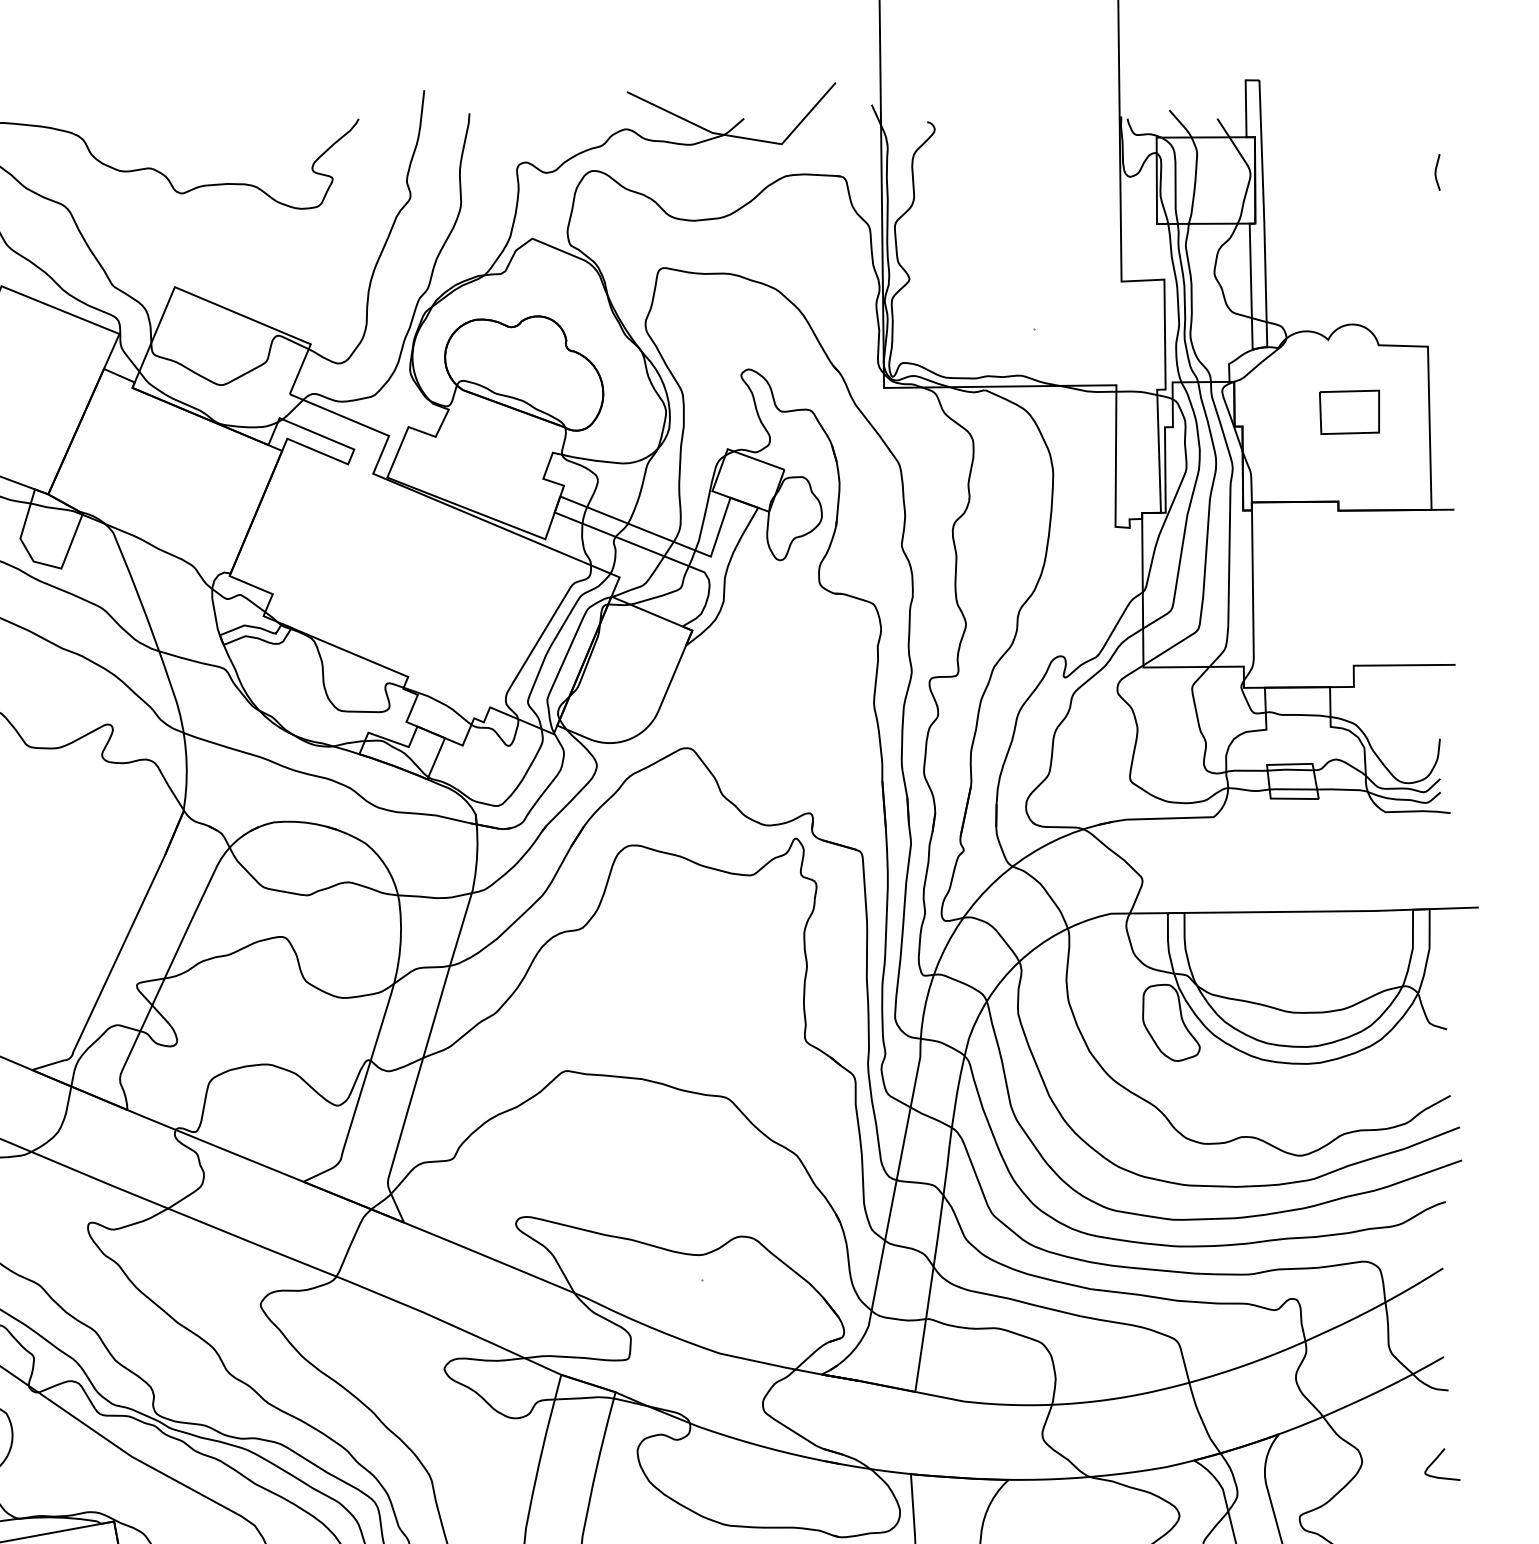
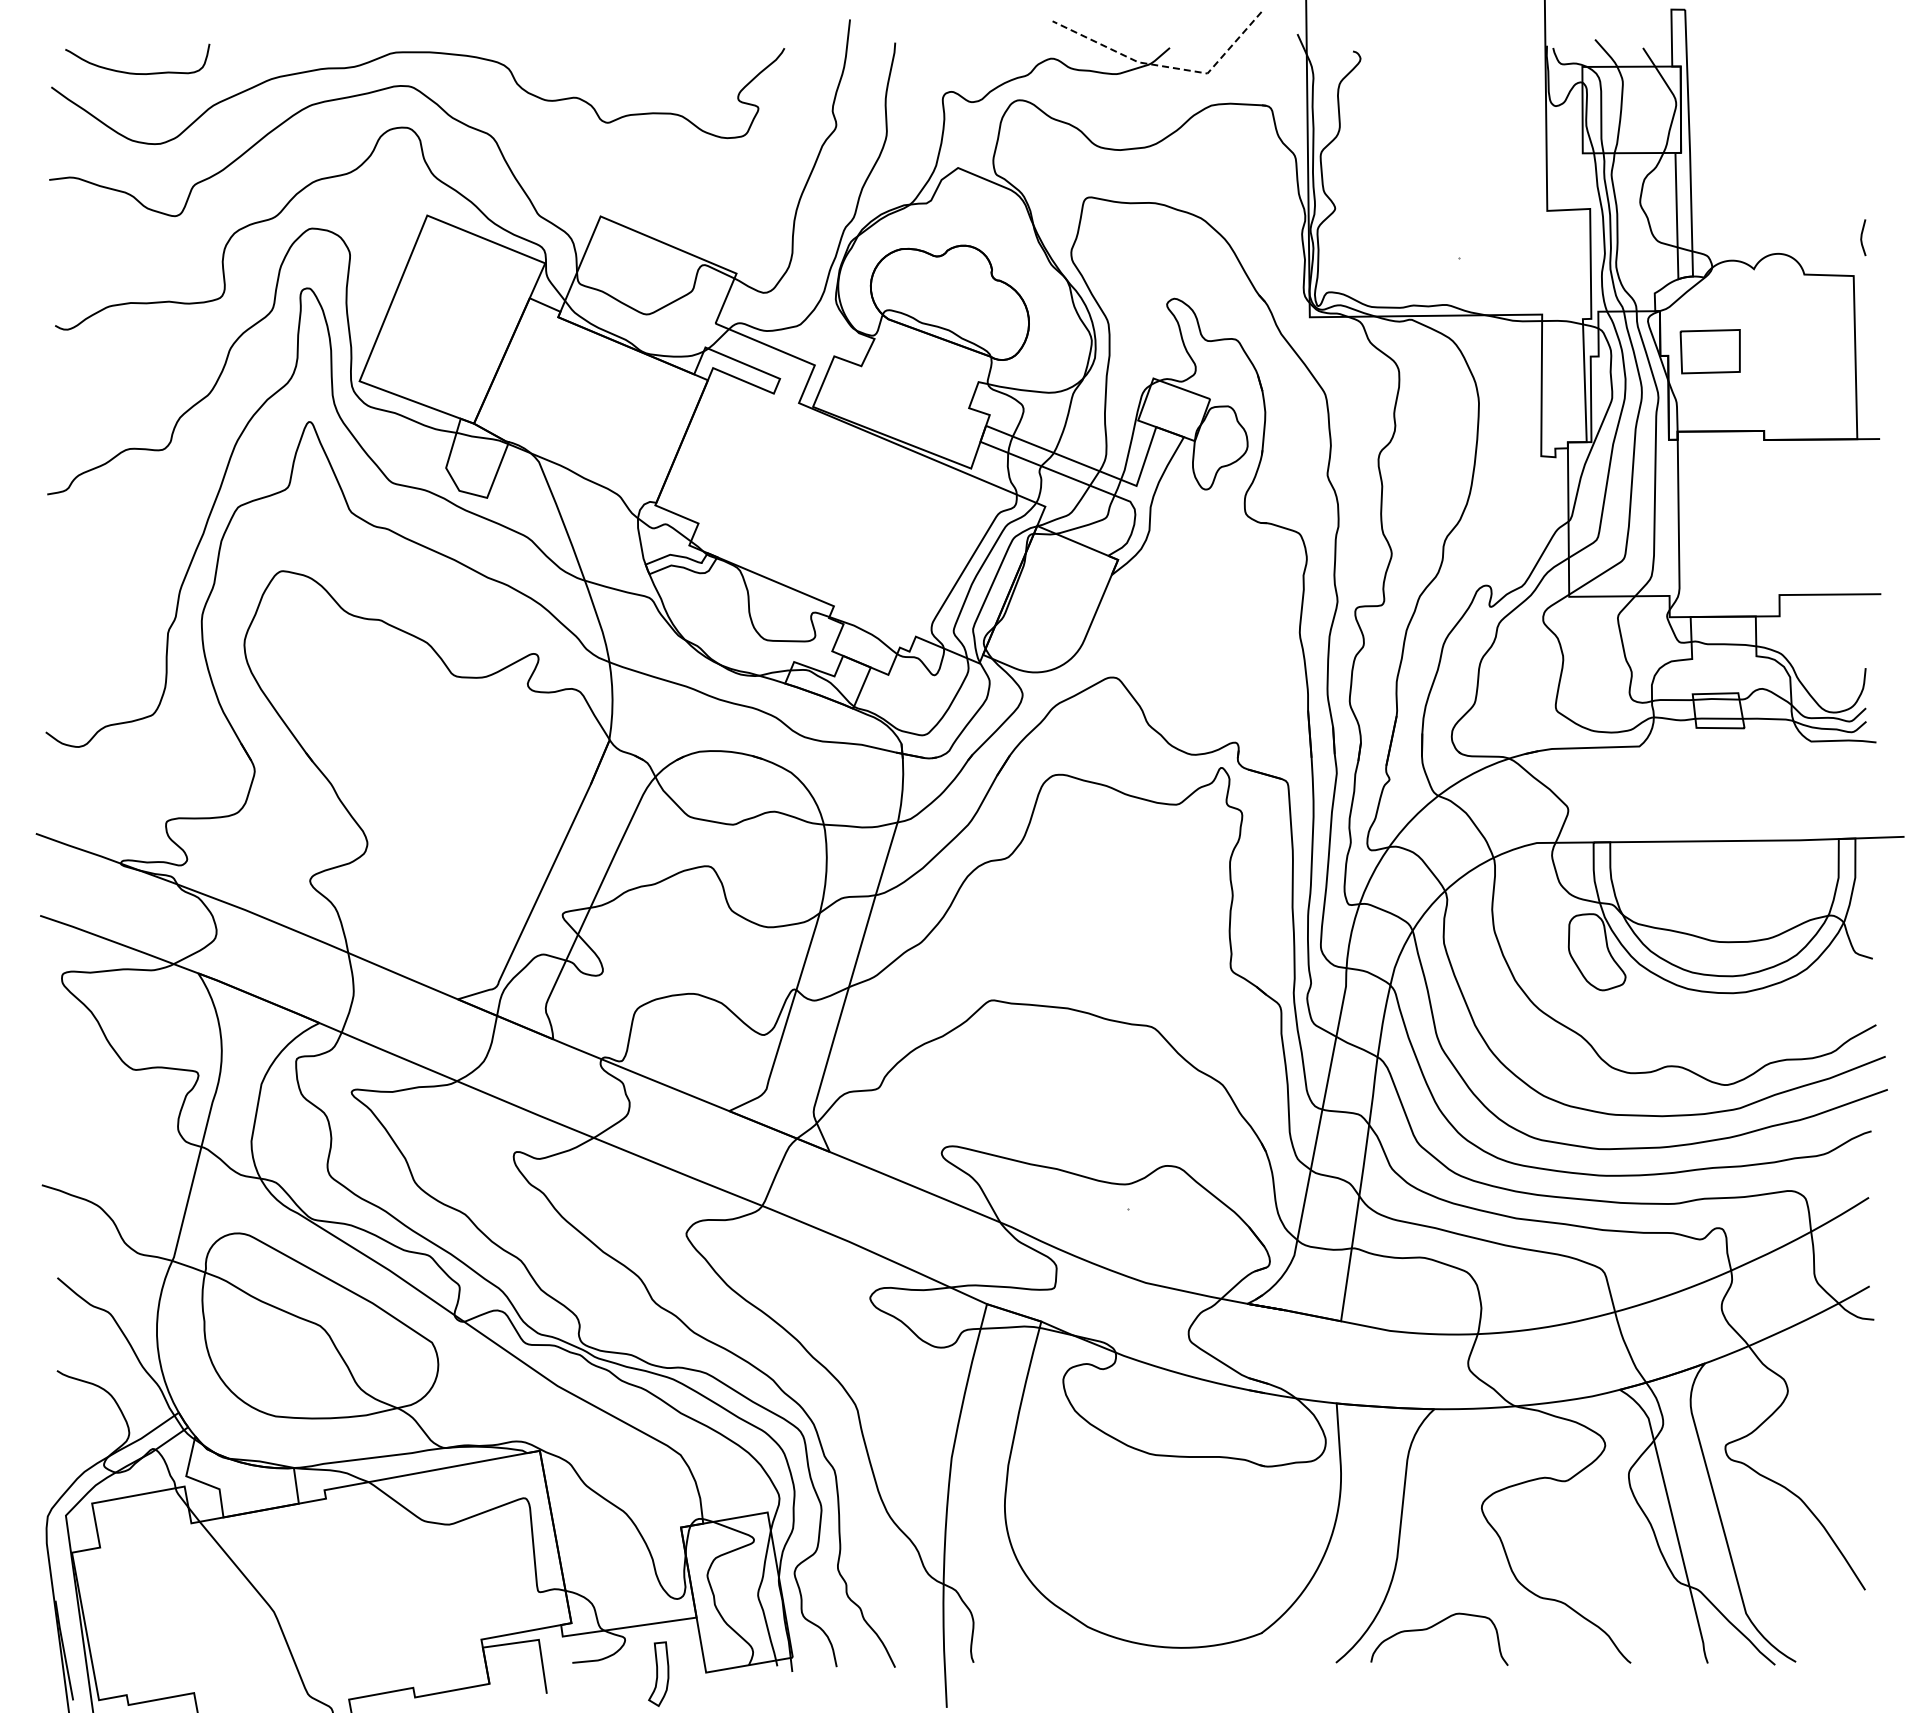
line: (740, 137) -> (1166, 66), solid -> dashed
line: (1436, 172) -> (1862, 237), moved
part: (1348, 412) -> (1709, 351), moved
curve: (1435, 1461) -> (1861, 1390), removed

